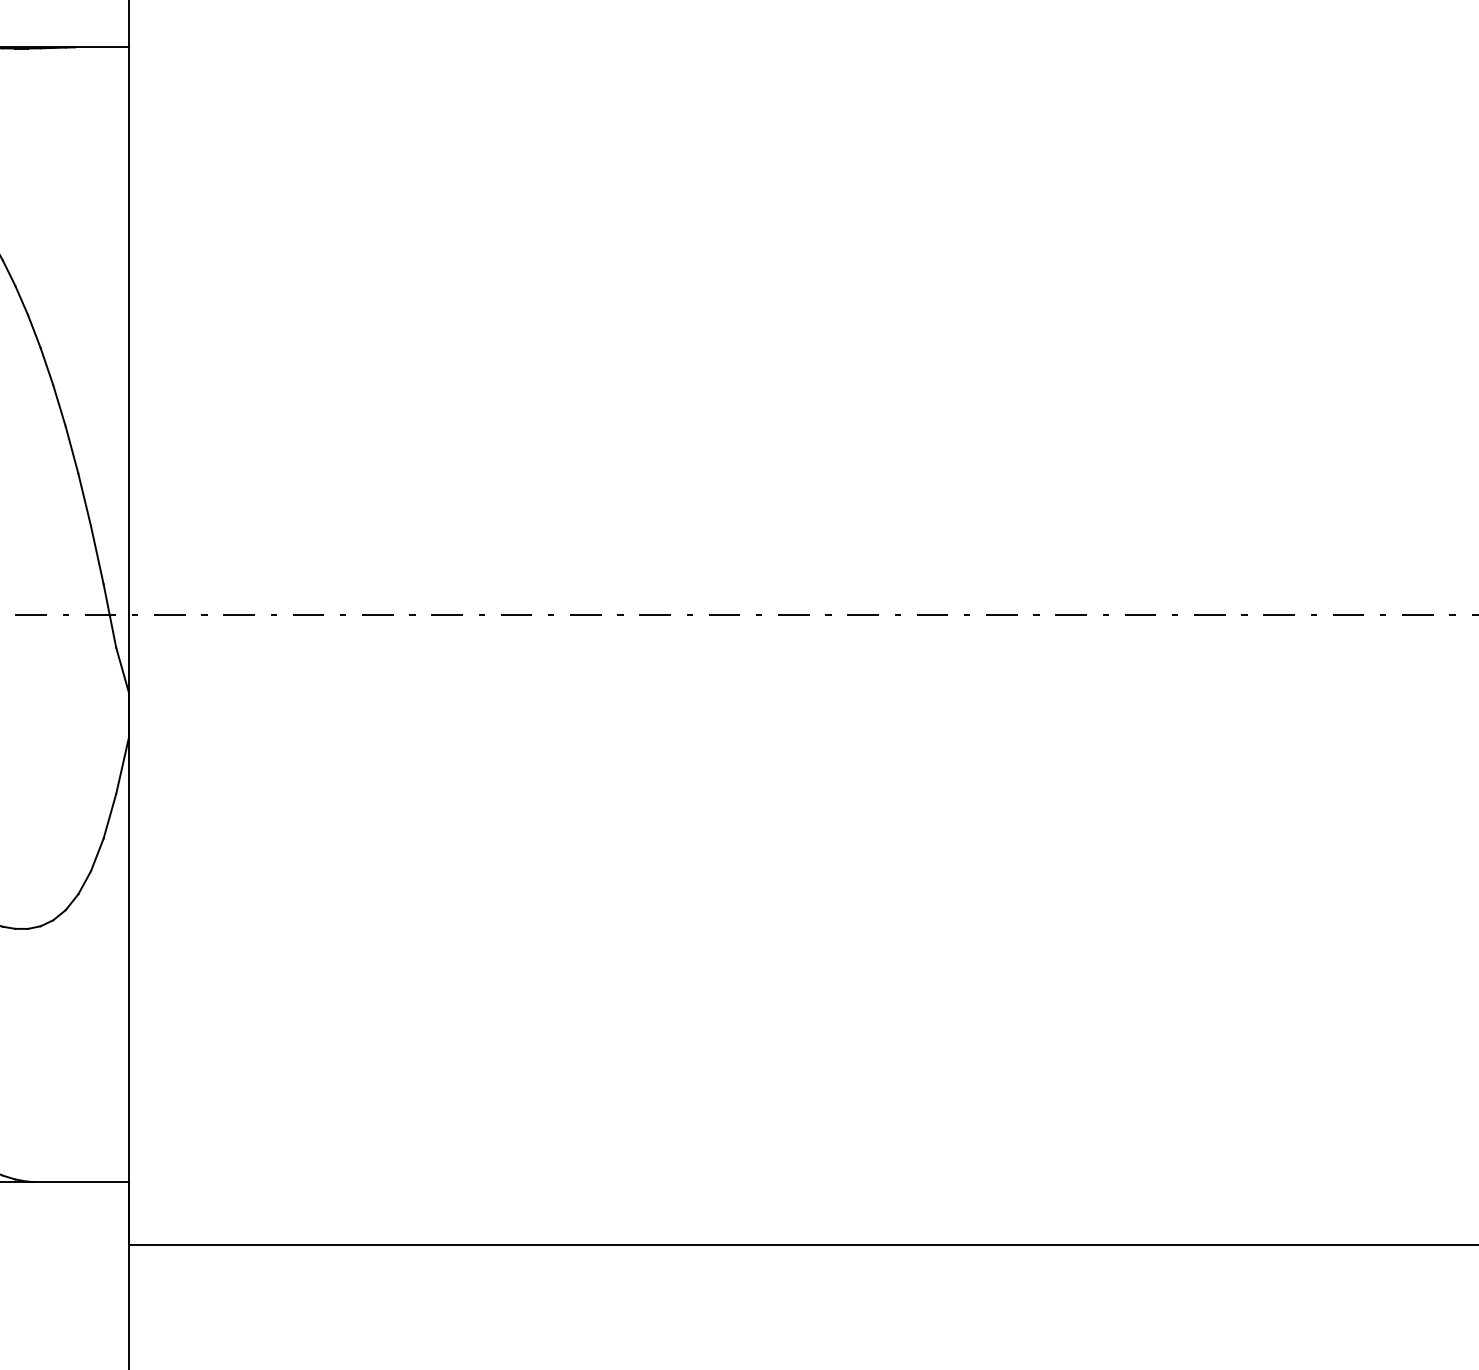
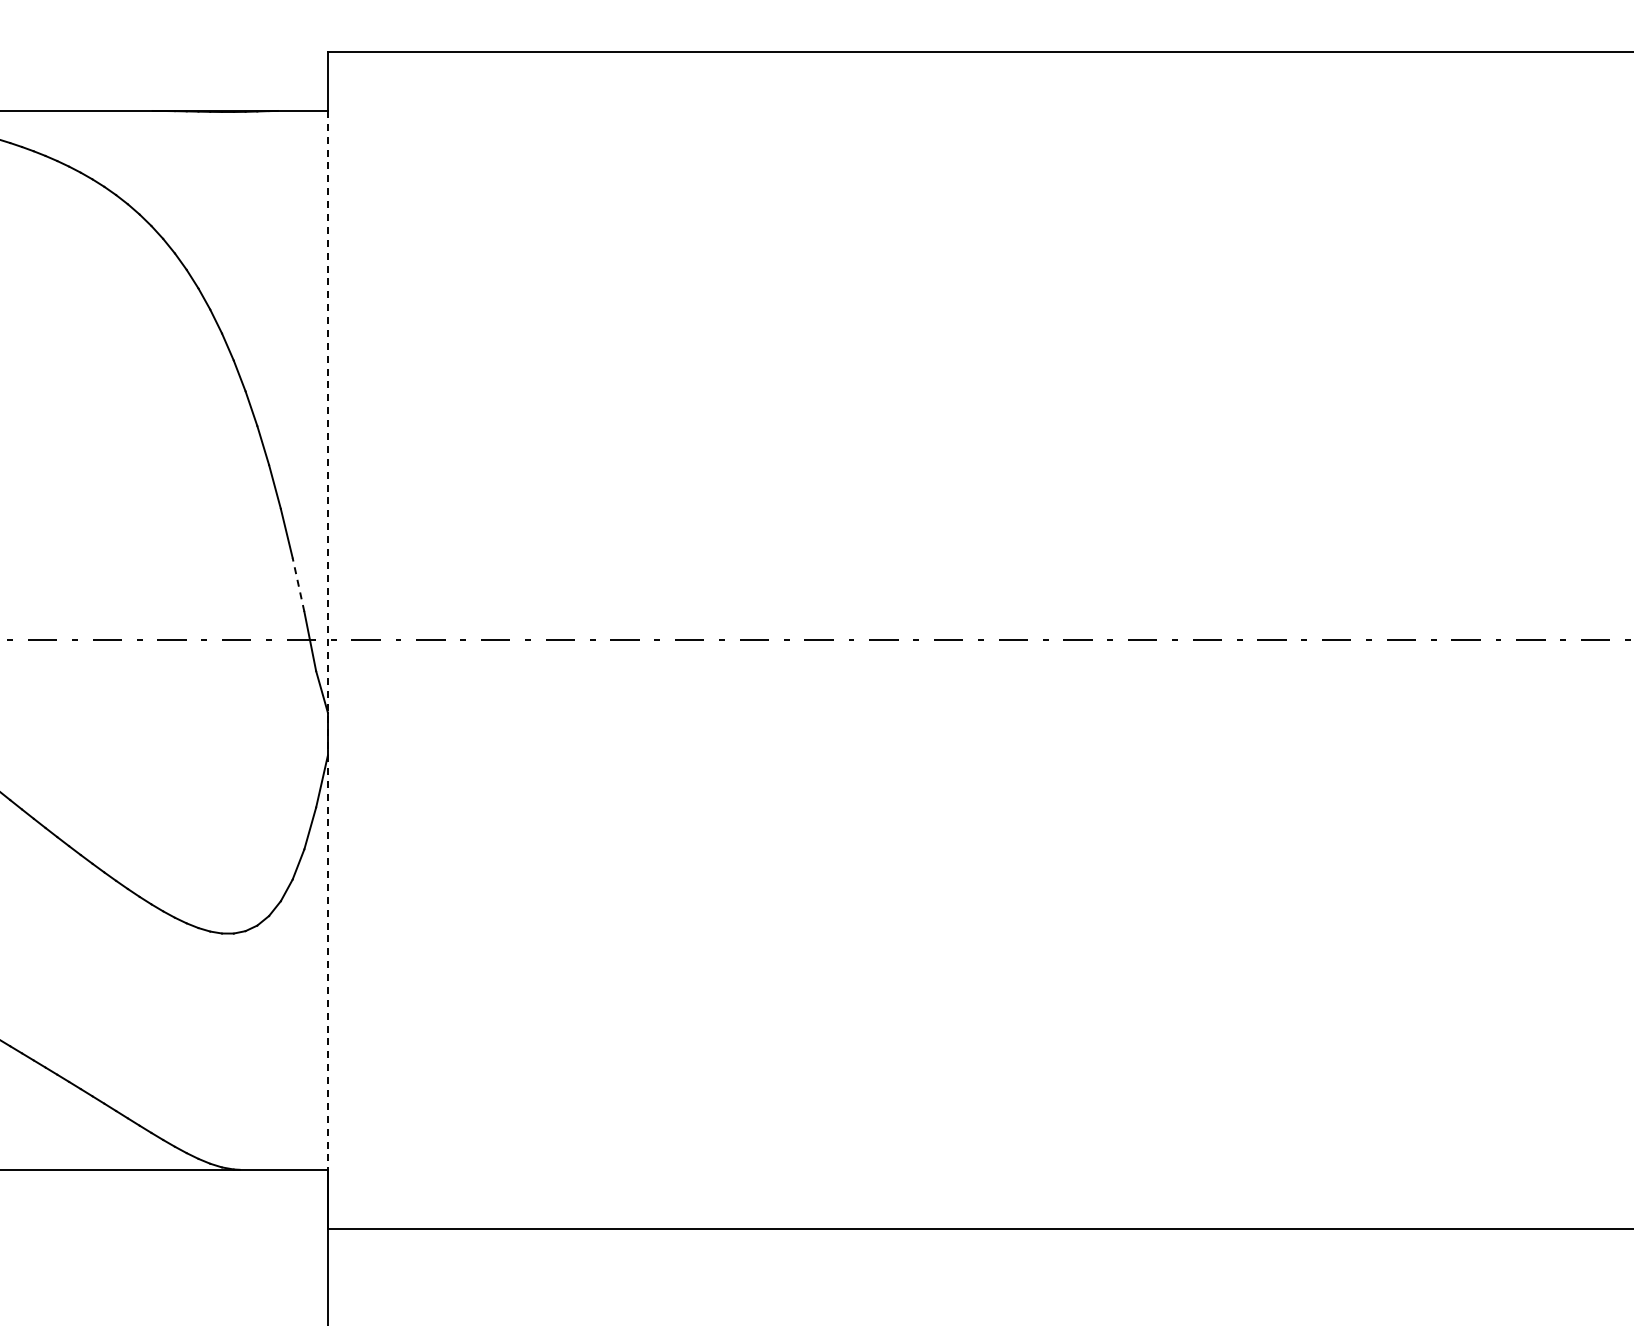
line: (97, 554) -> (298, 584), solid -> dashed
line: (128, 614) -> (327, 640), solid -> dashed

